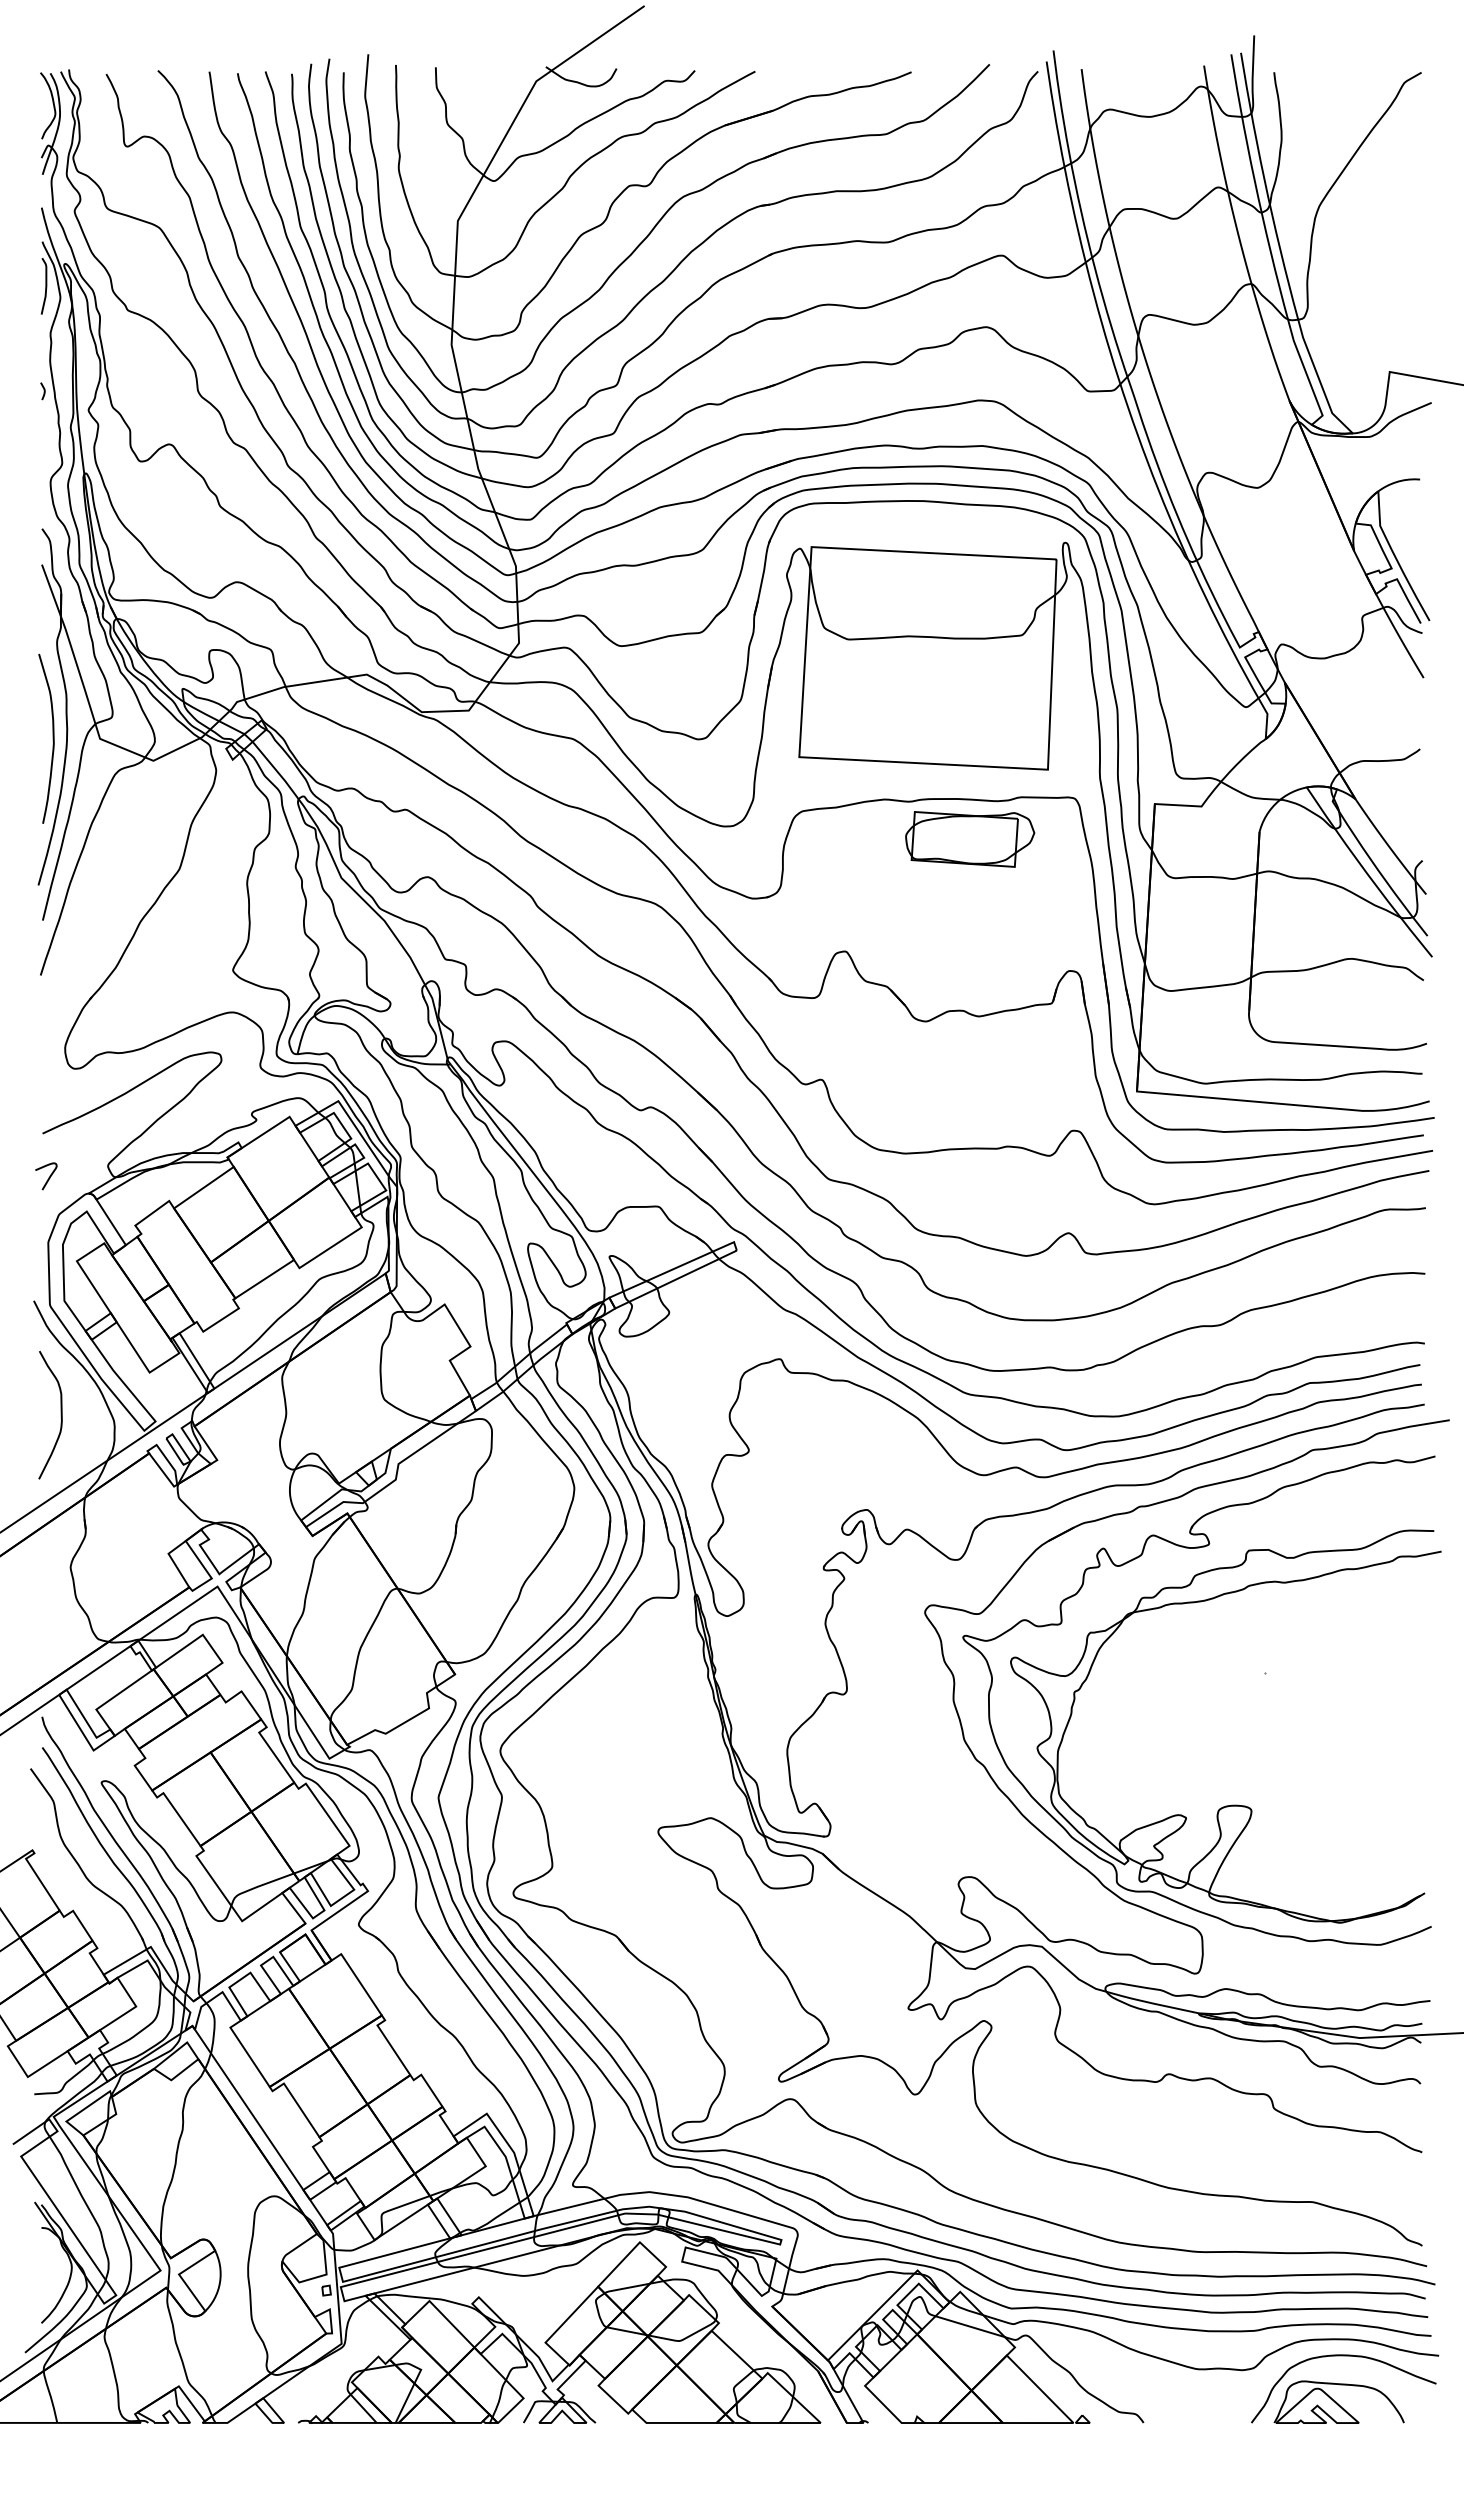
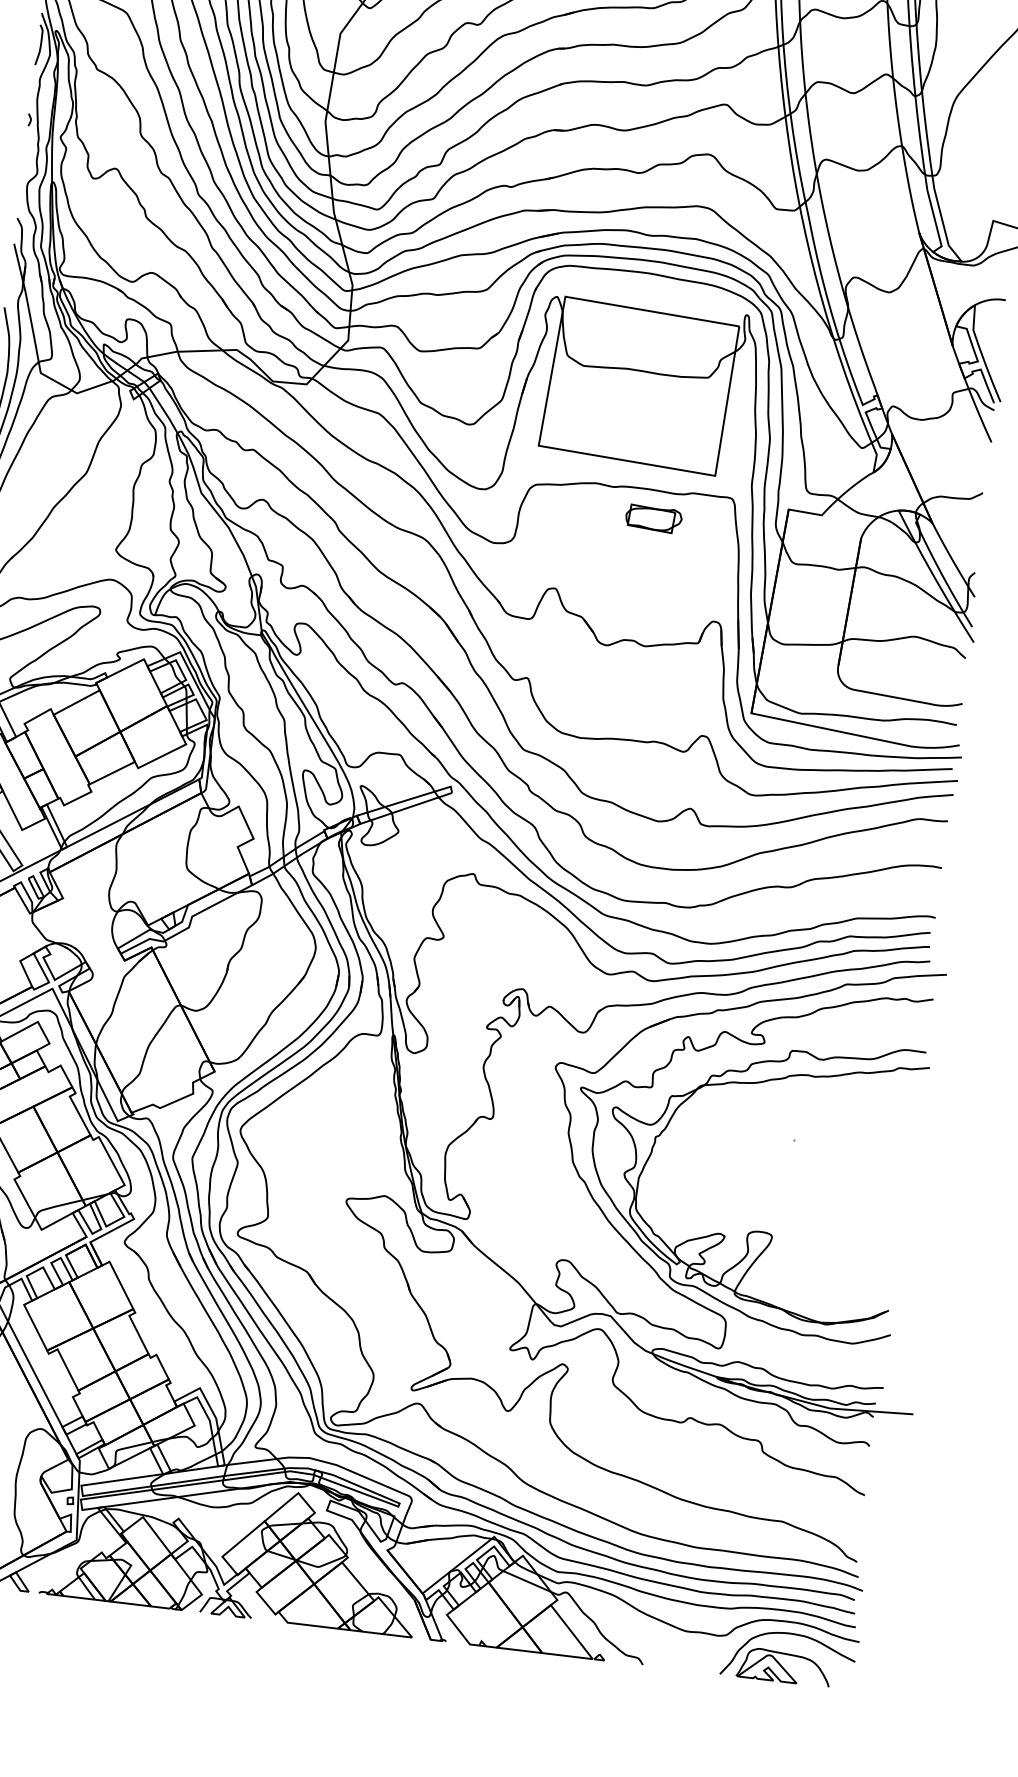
part: (970, 839) -> (654, 519), size x0.6

